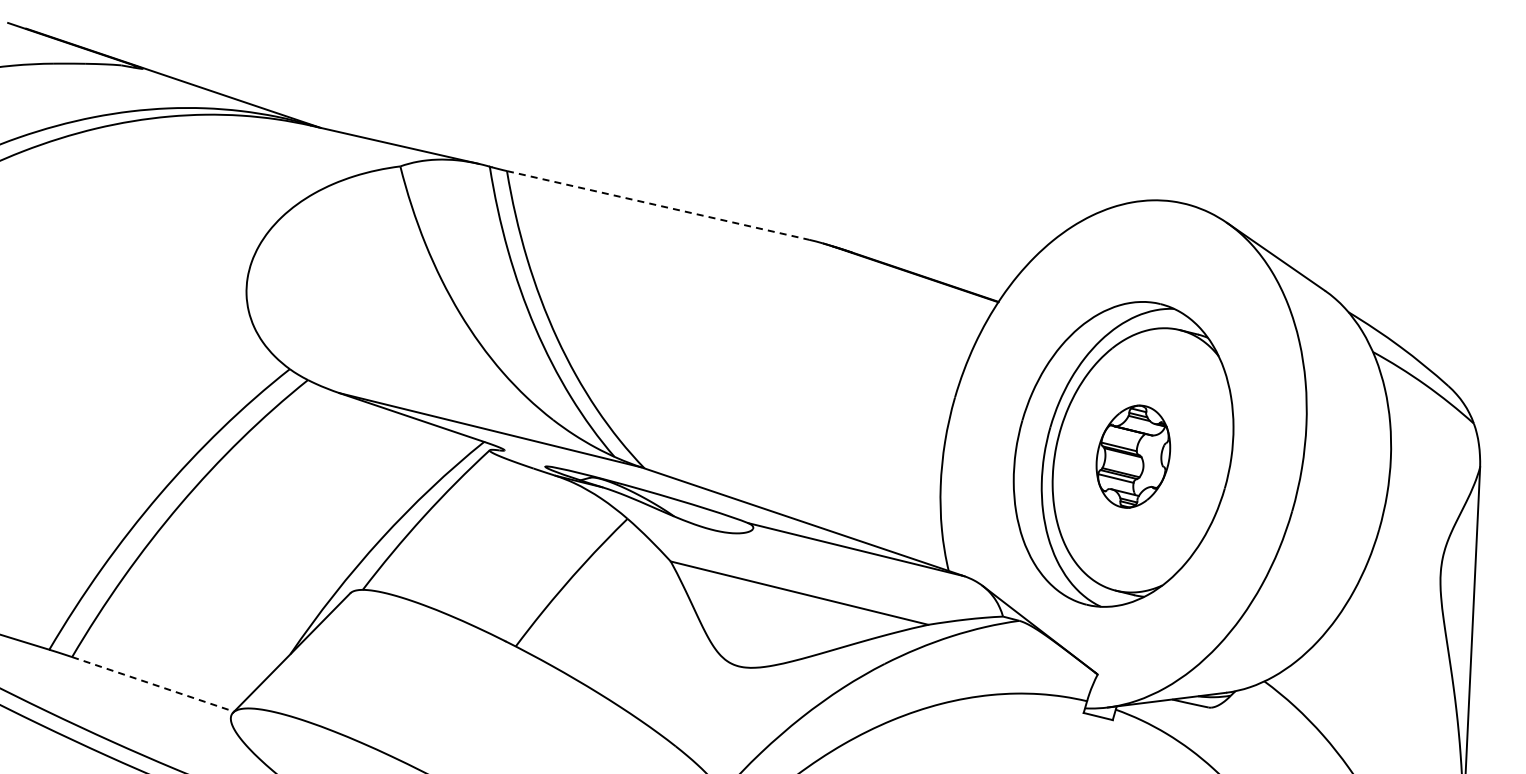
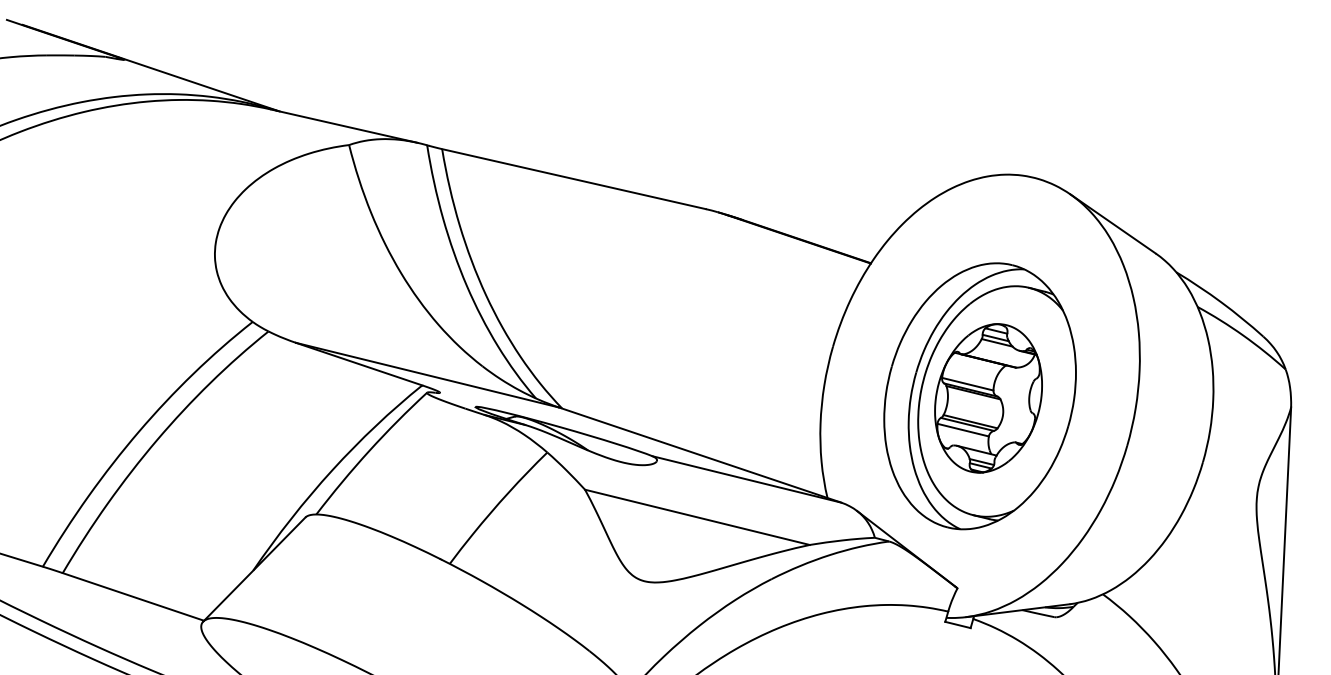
line: (658, 205) -> (574, 179), dashed -> solid
part: (1133, 456) -> (988, 398), size x1.67
line: (153, 684) -> (133, 597), dashed -> solid

